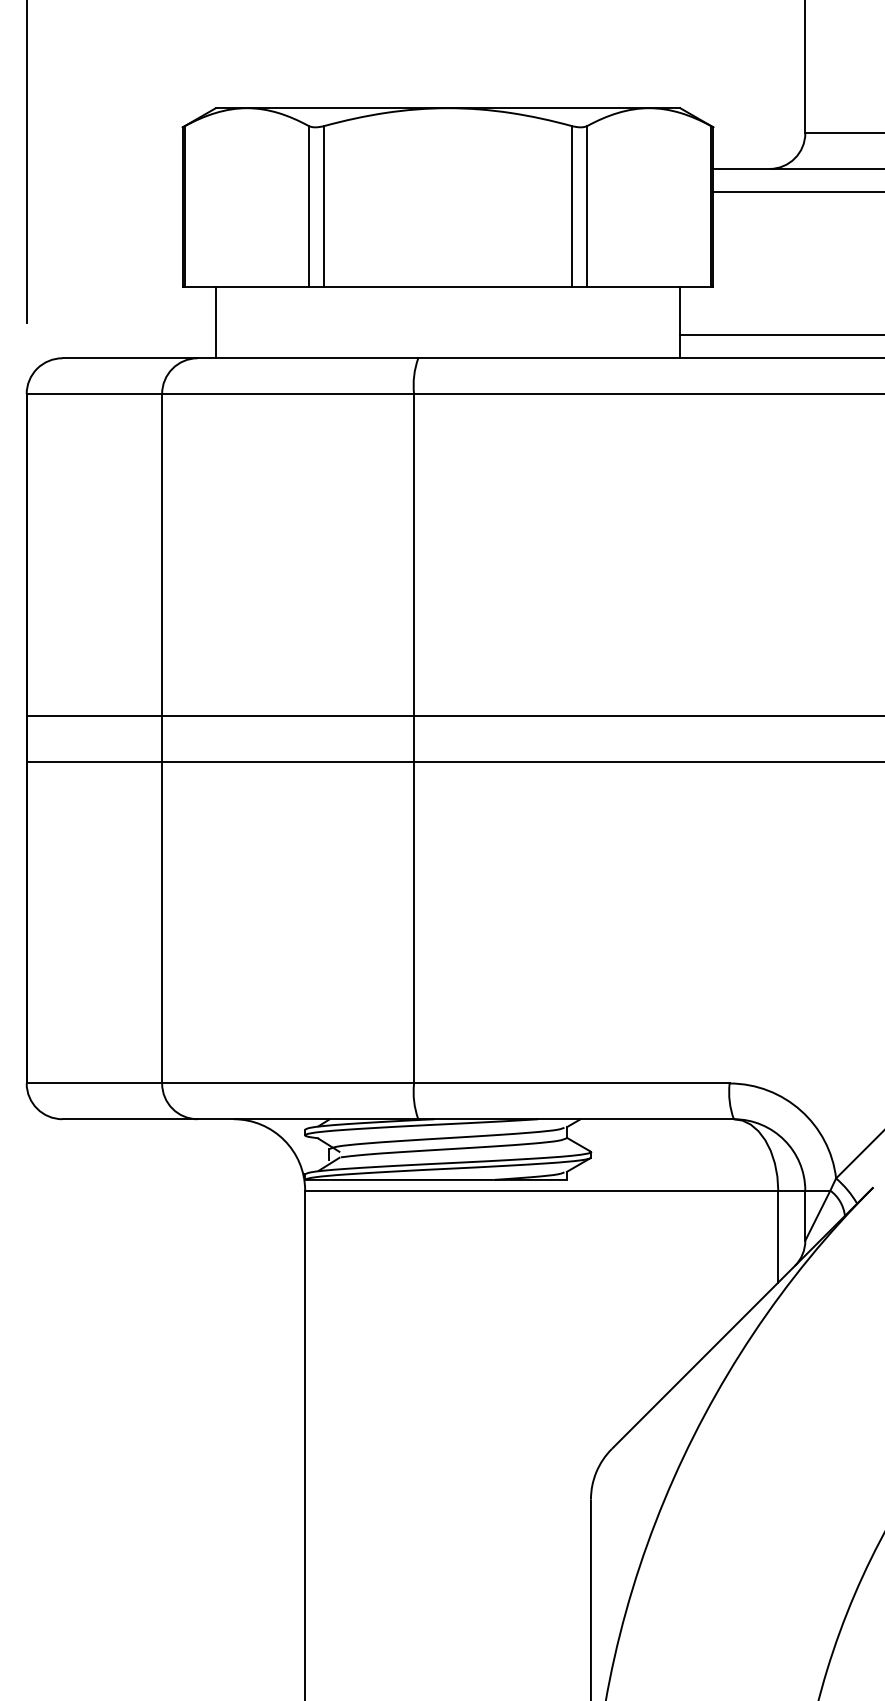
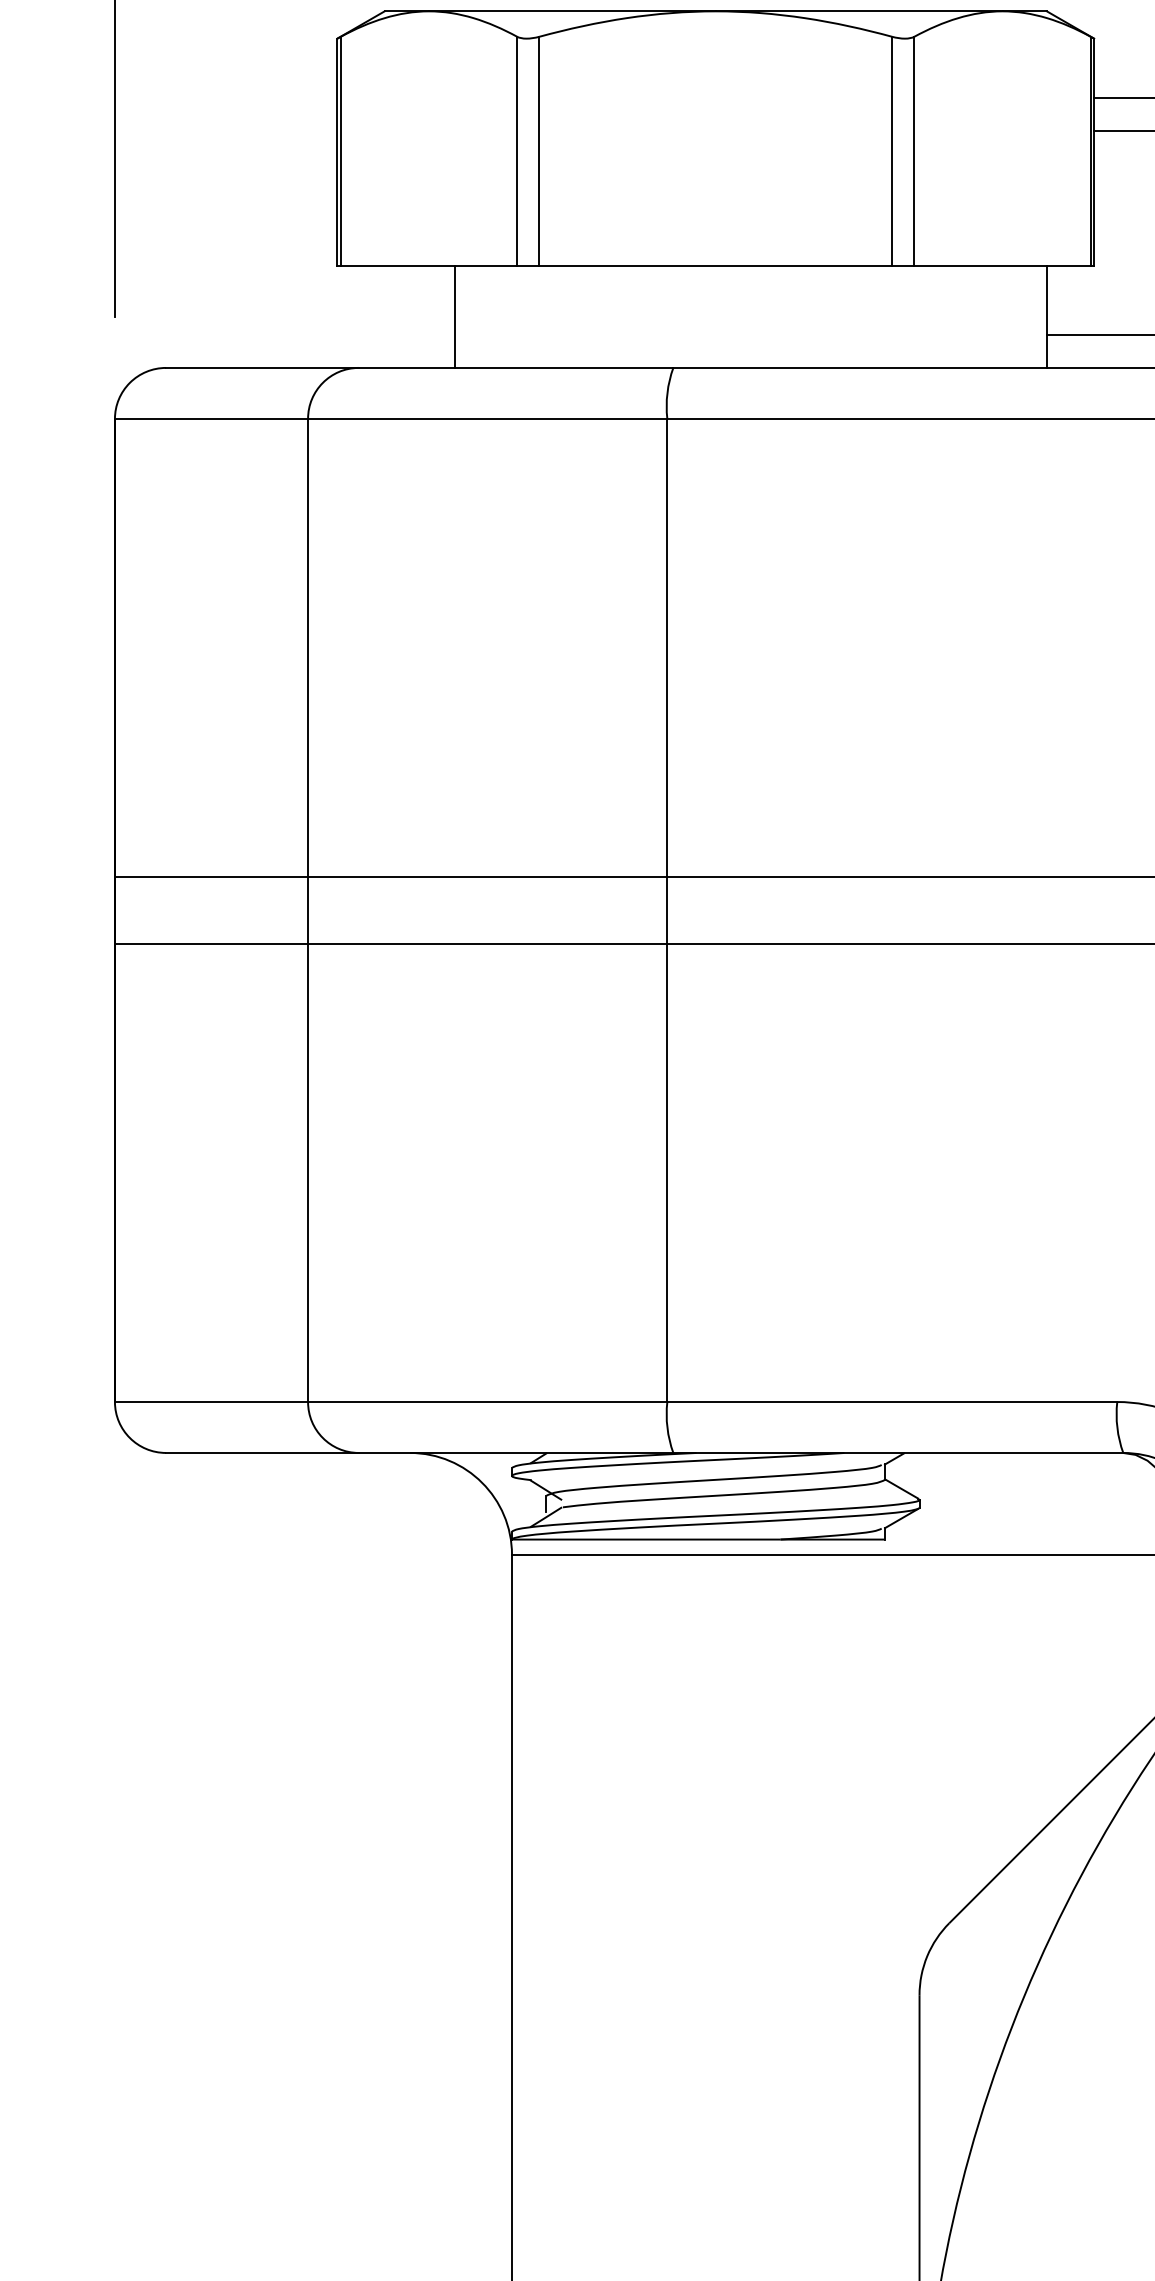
line: (215, 322) -> (454, 316), moved

